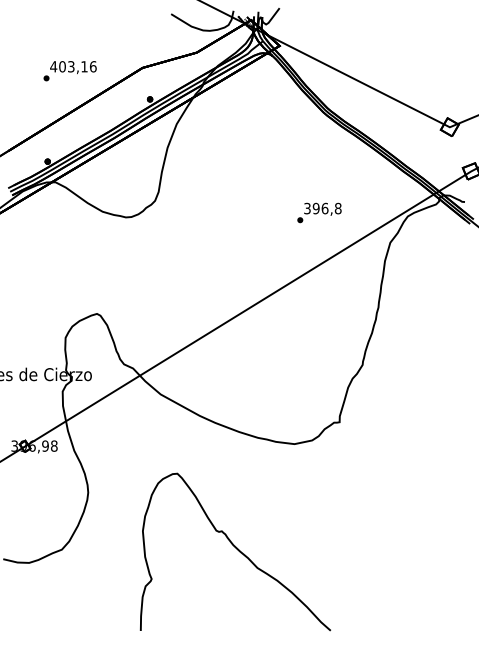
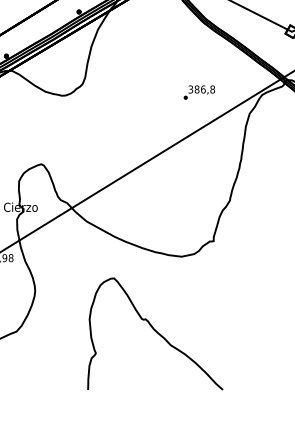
text: (315, 208) -> (196, 89), 396,8 -> 386,8
part: (235, 551) -> (155, 333), moved

